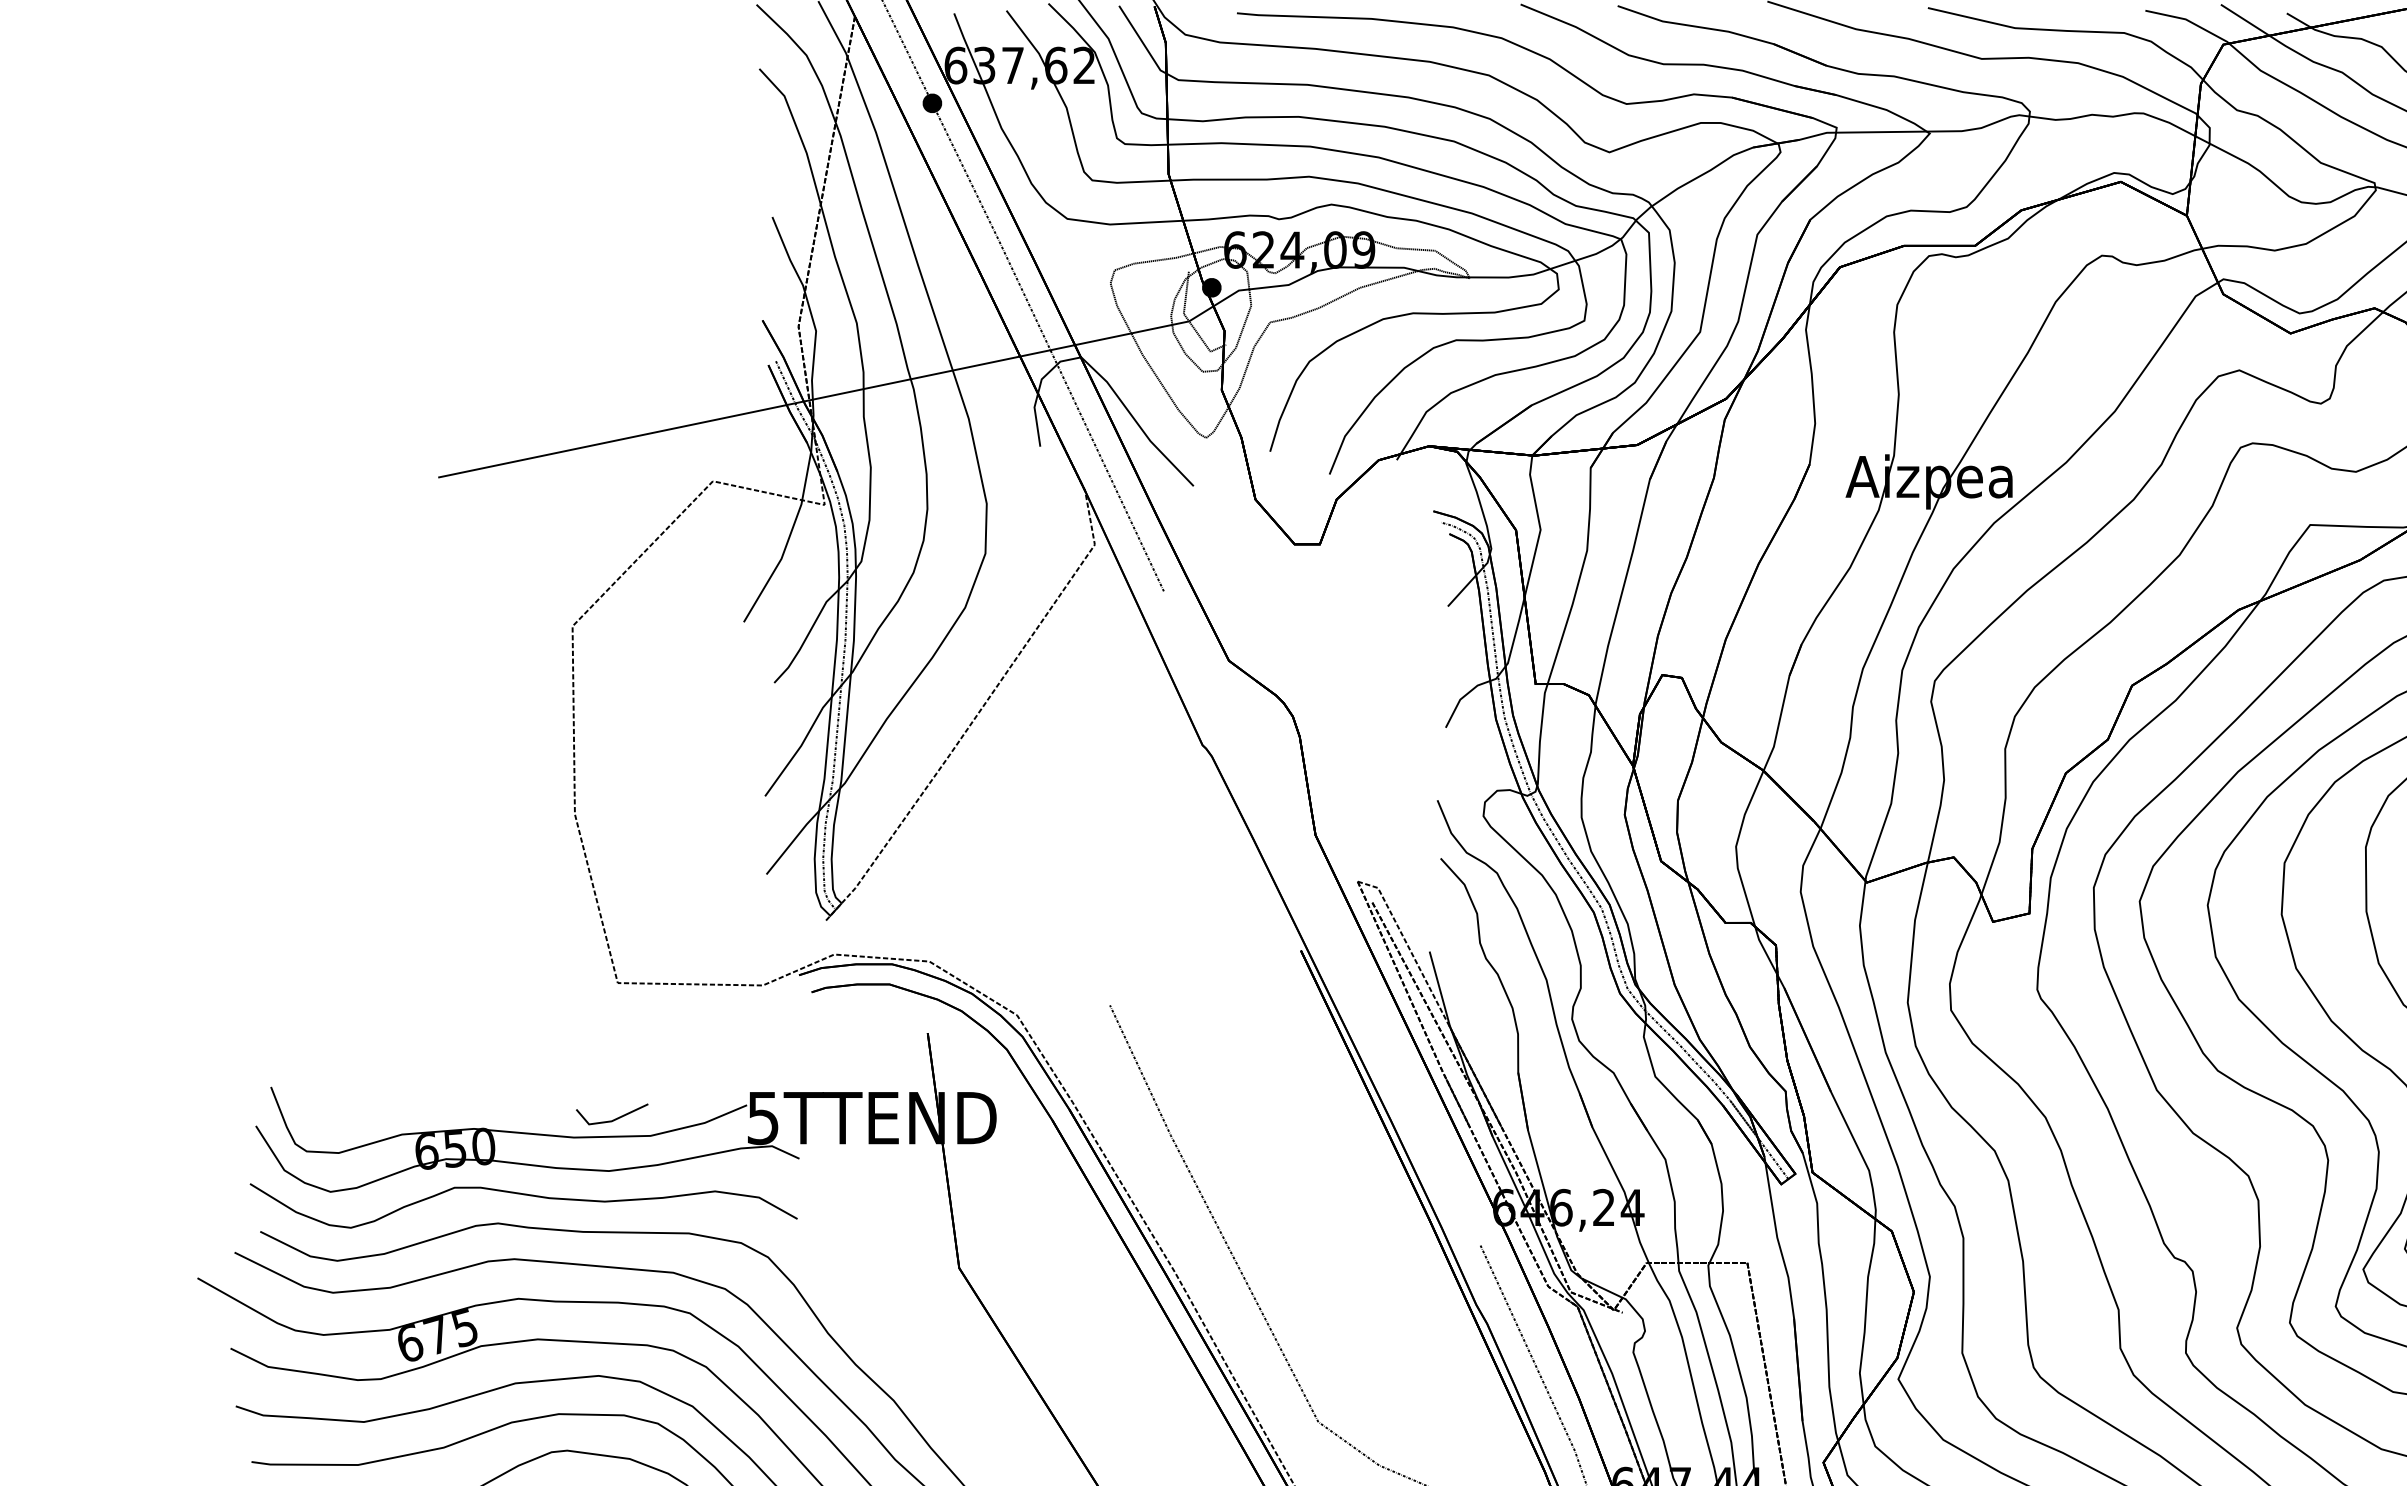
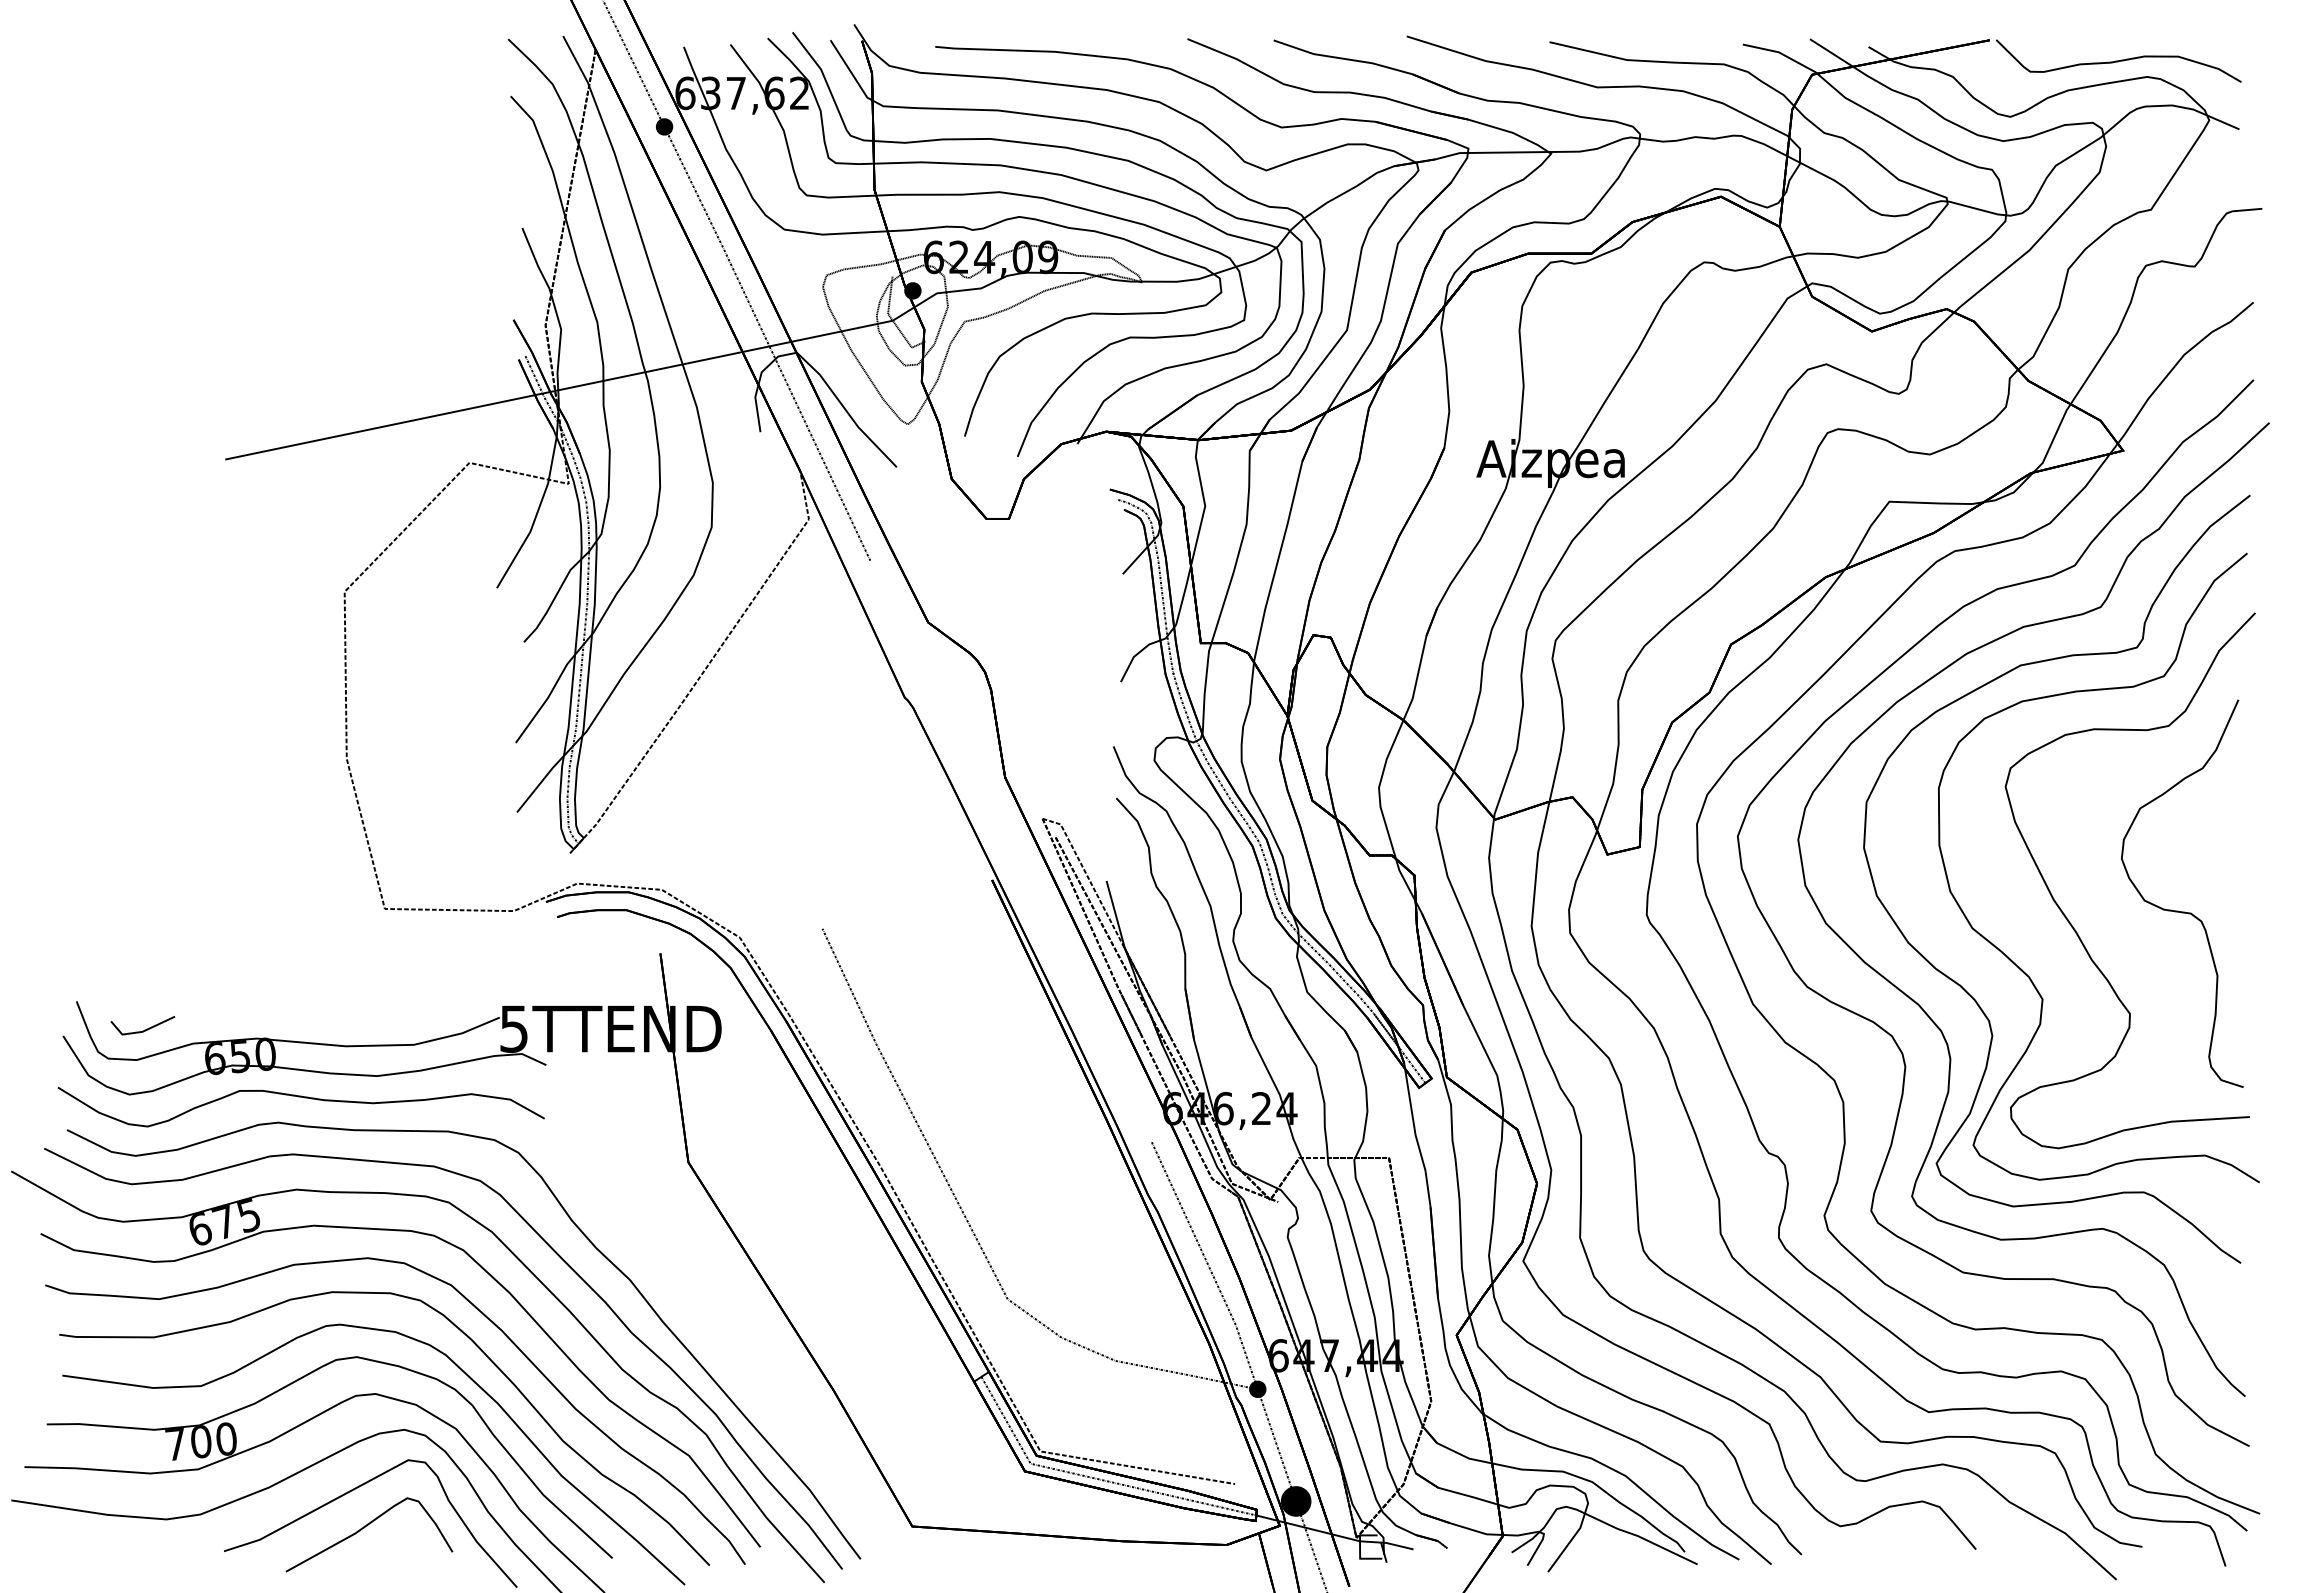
line: (614, 1118) -> (144, 1029), moved

